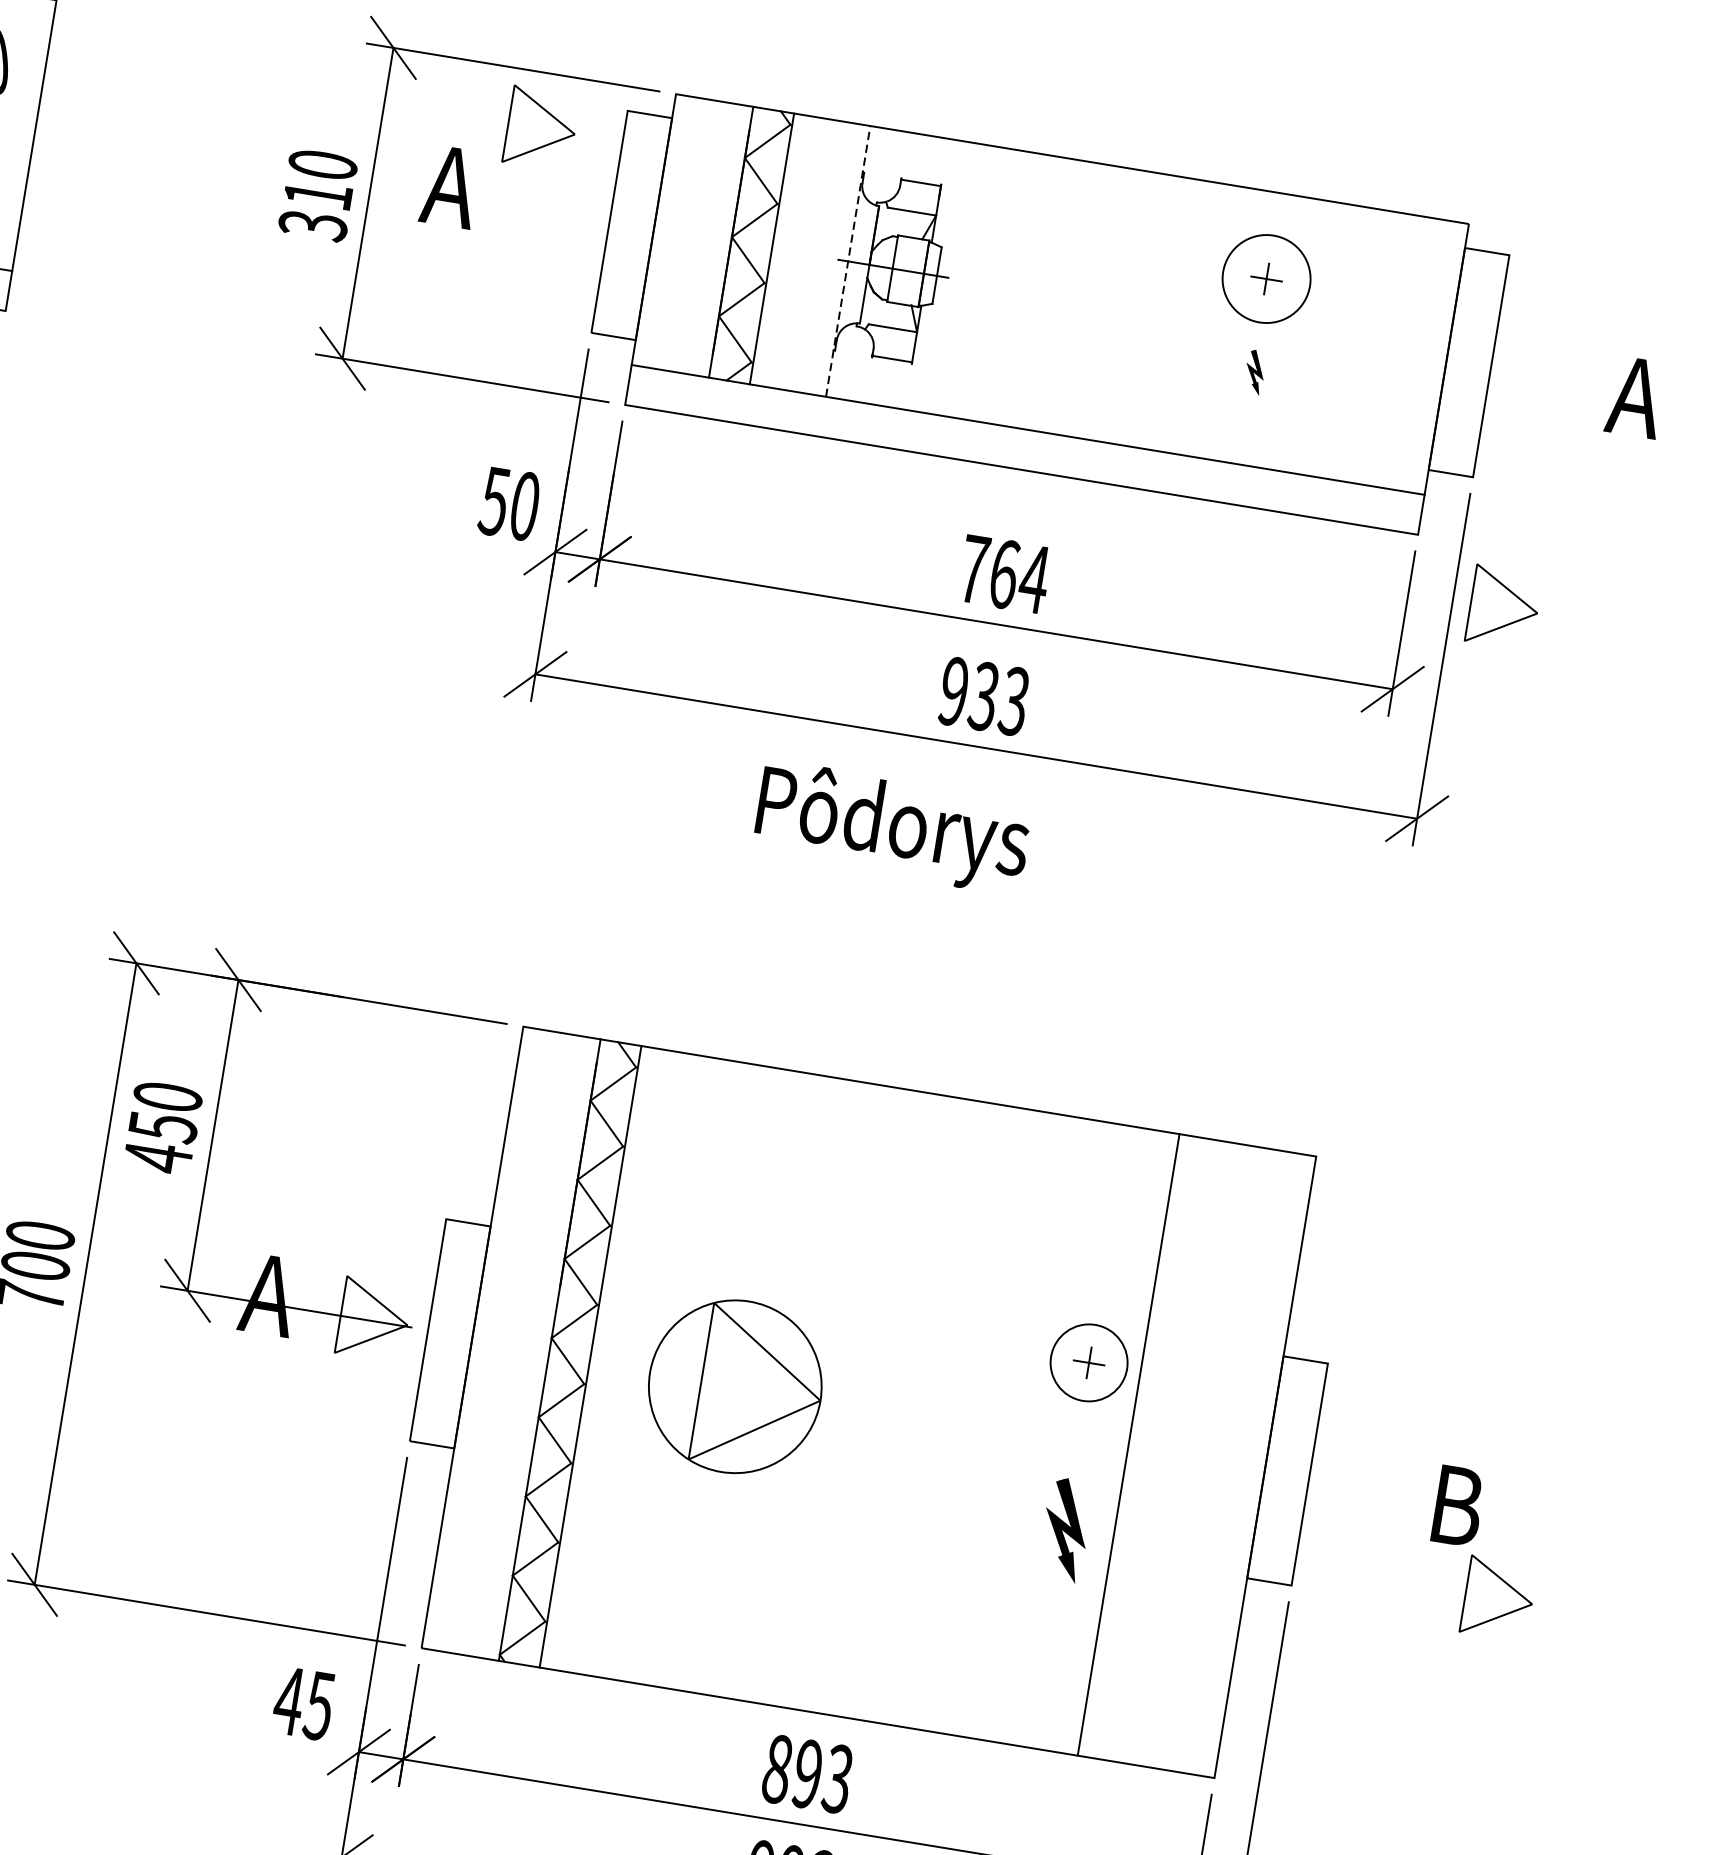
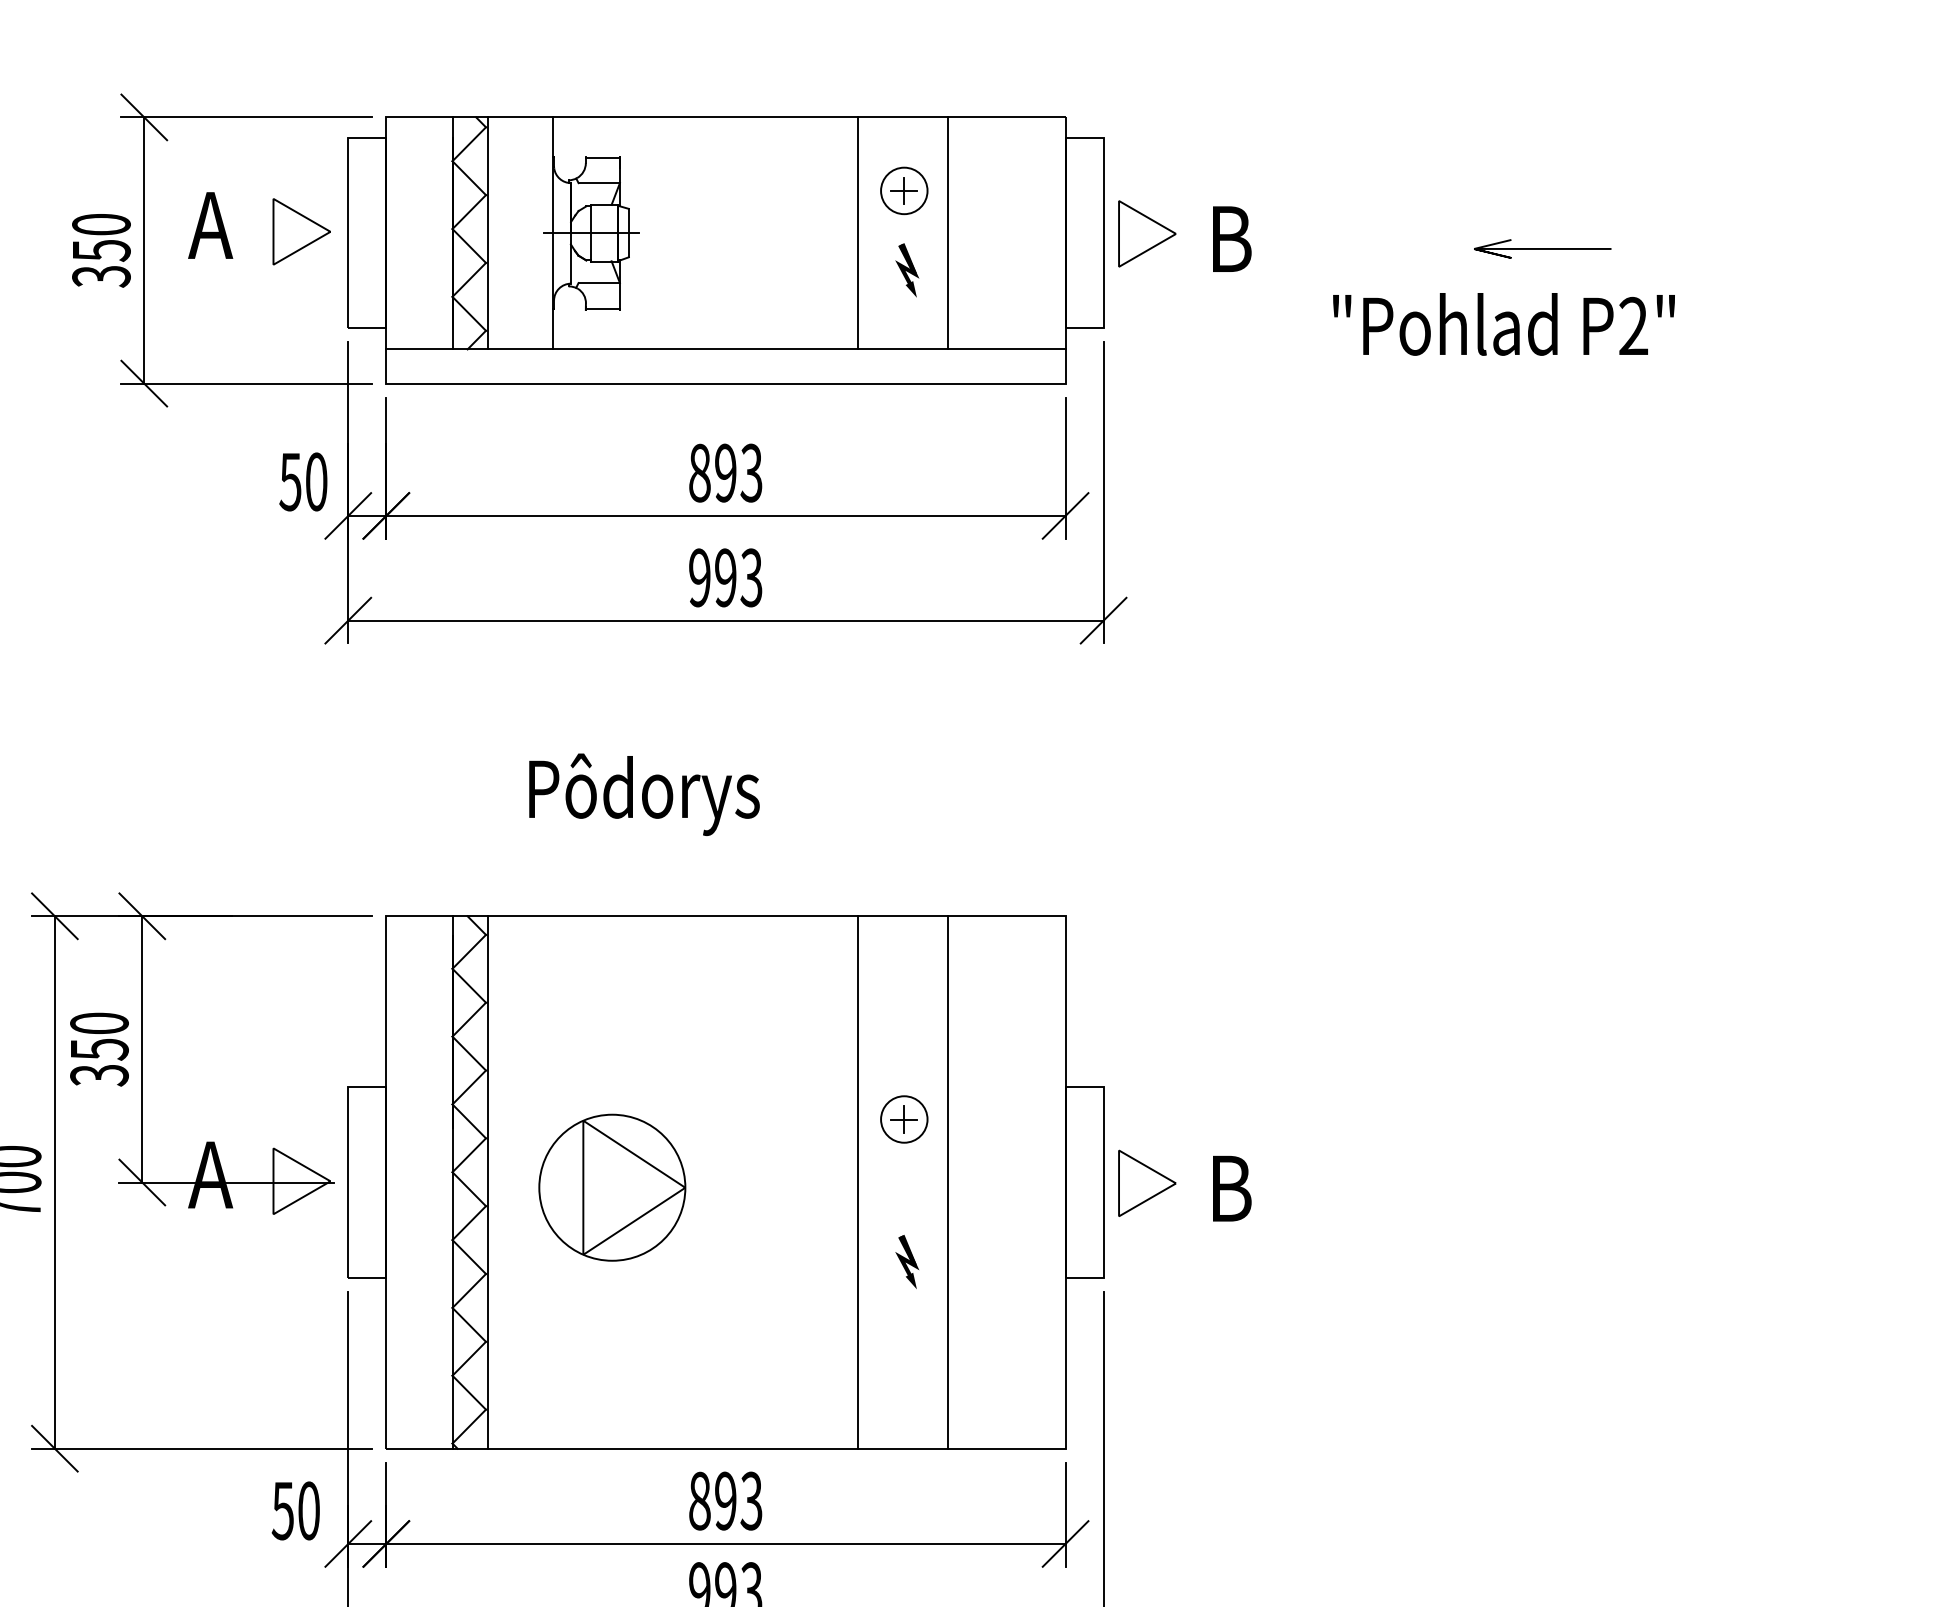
part: (541, 128) -> (301, 231), moved
text: (318, 195) -> (101, 250), 310 -> 350
line: (848, 260) -> (552, 232), dashed -> solid
circle: (1266, 278) -> (904, 190), size x0.62
line: (1203, 319) -> (857, 233), added
line: (1310, 337) -> (948, 233), added
part: (1255, 372) -> (907, 270), size x1.43
text: (1635, 396) -> (1228, 238), A -> B
text: (1005, 573) -> (726, 472), 764 -> 893
part: (1504, 607) -> (1147, 233), moved
text: (983, 696) -> (725, 577), 933 -> 993
text: (892, 827) -> (644, 794), moved
text: (158, 1157) -> (99, 1075), 450 -> 350
circle: (1089, 1362) -> (904, 1119), size x0.71
line: (1022, 1427) -> (857, 1182), added
part: (1064, 1529) -> (906, 1261), size x0.62
part: (1499, 1597) -> (1147, 1182), moved
text: (303, 1702) -> (295, 1510), 45 -> 50

